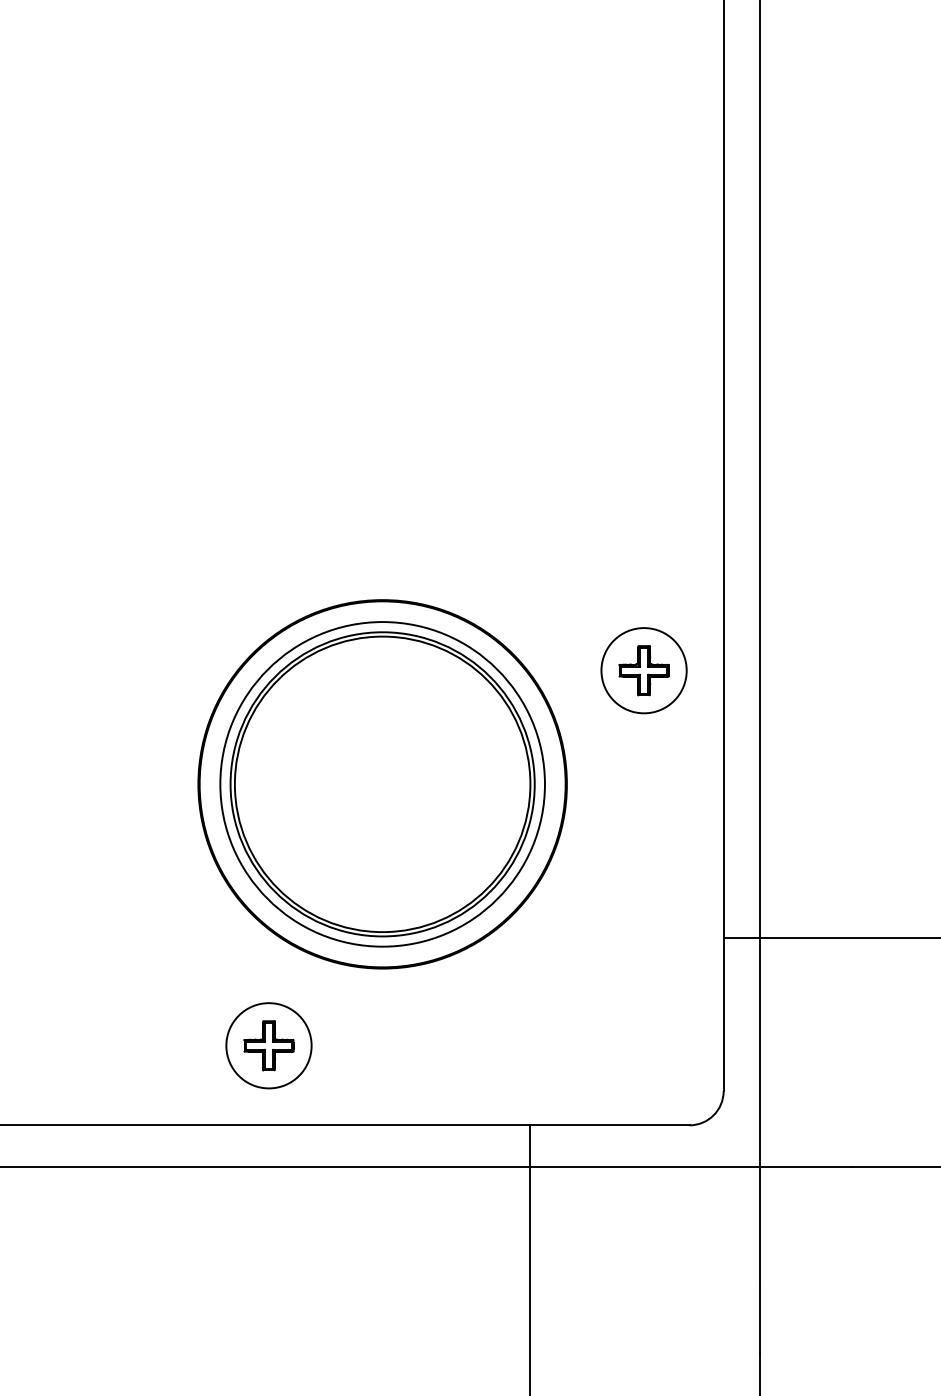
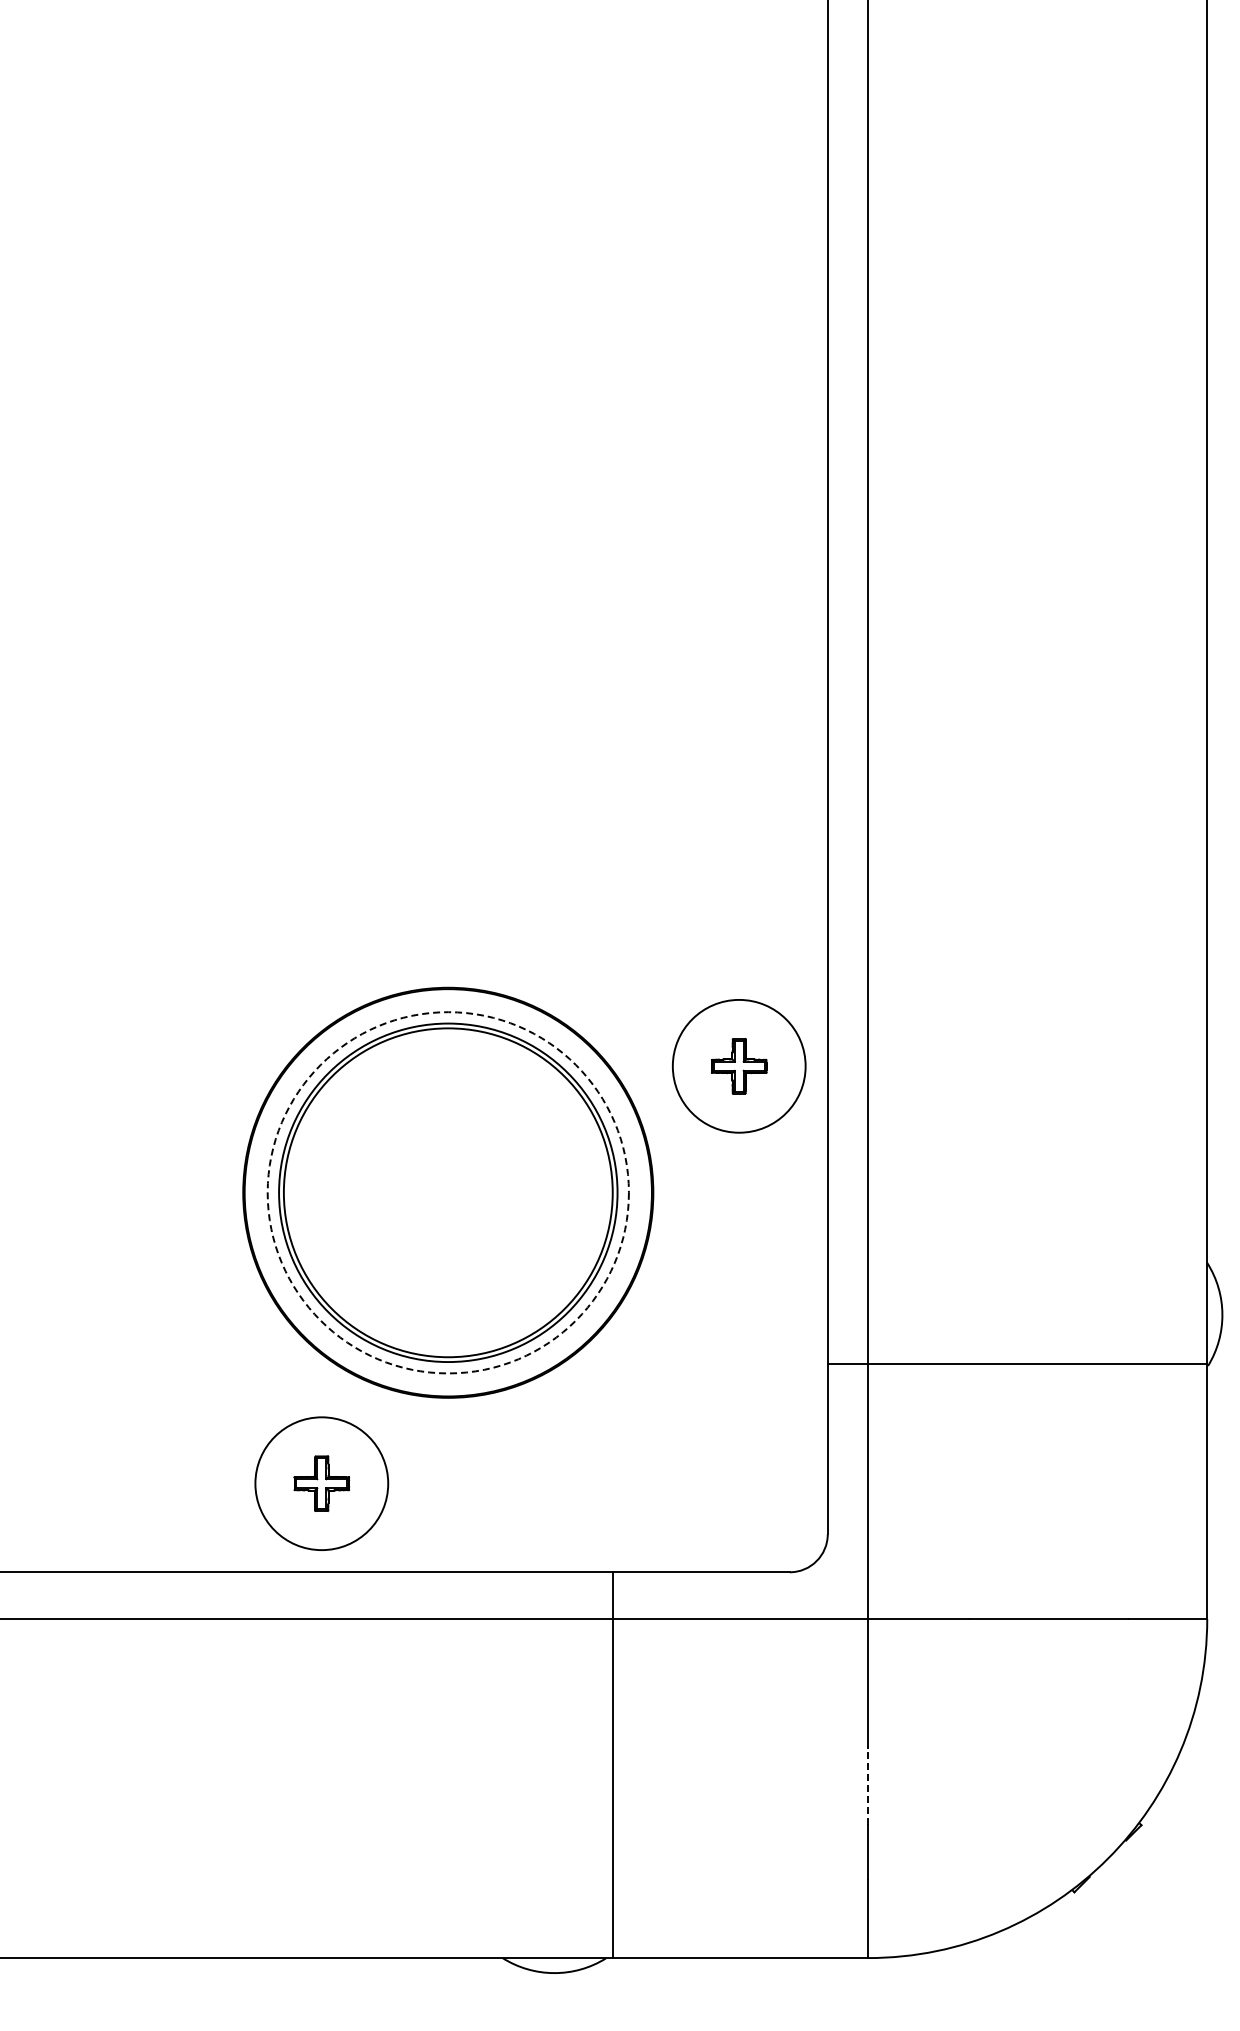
circle: (643, 669) -> (738, 1065), size x1.4
circle: (381, 784) -> (447, 1192), solid -> dashed
circle: (268, 1045) -> (321, 1483), size x1.4
line: (760, 1317) -> (868, 1786), solid -> dashed

